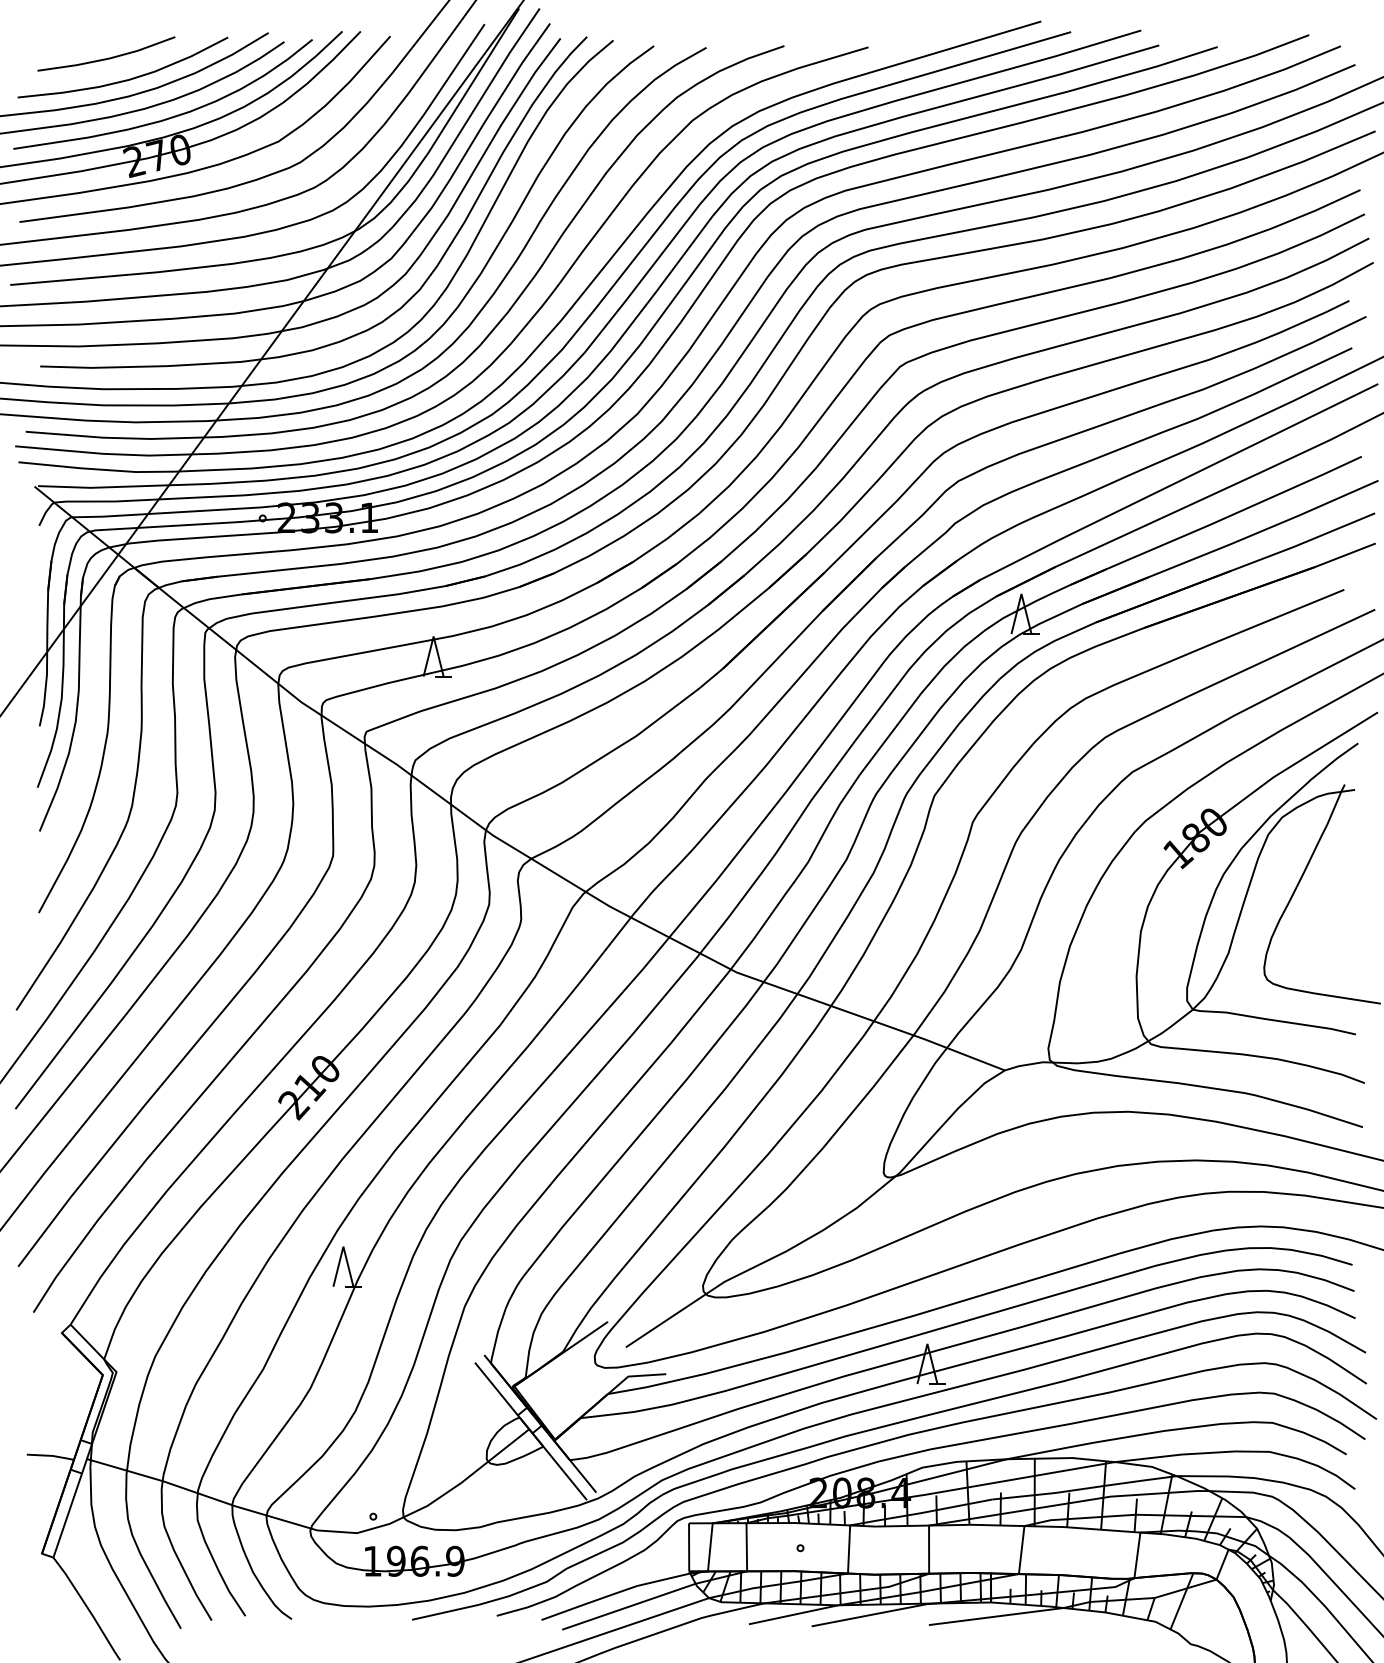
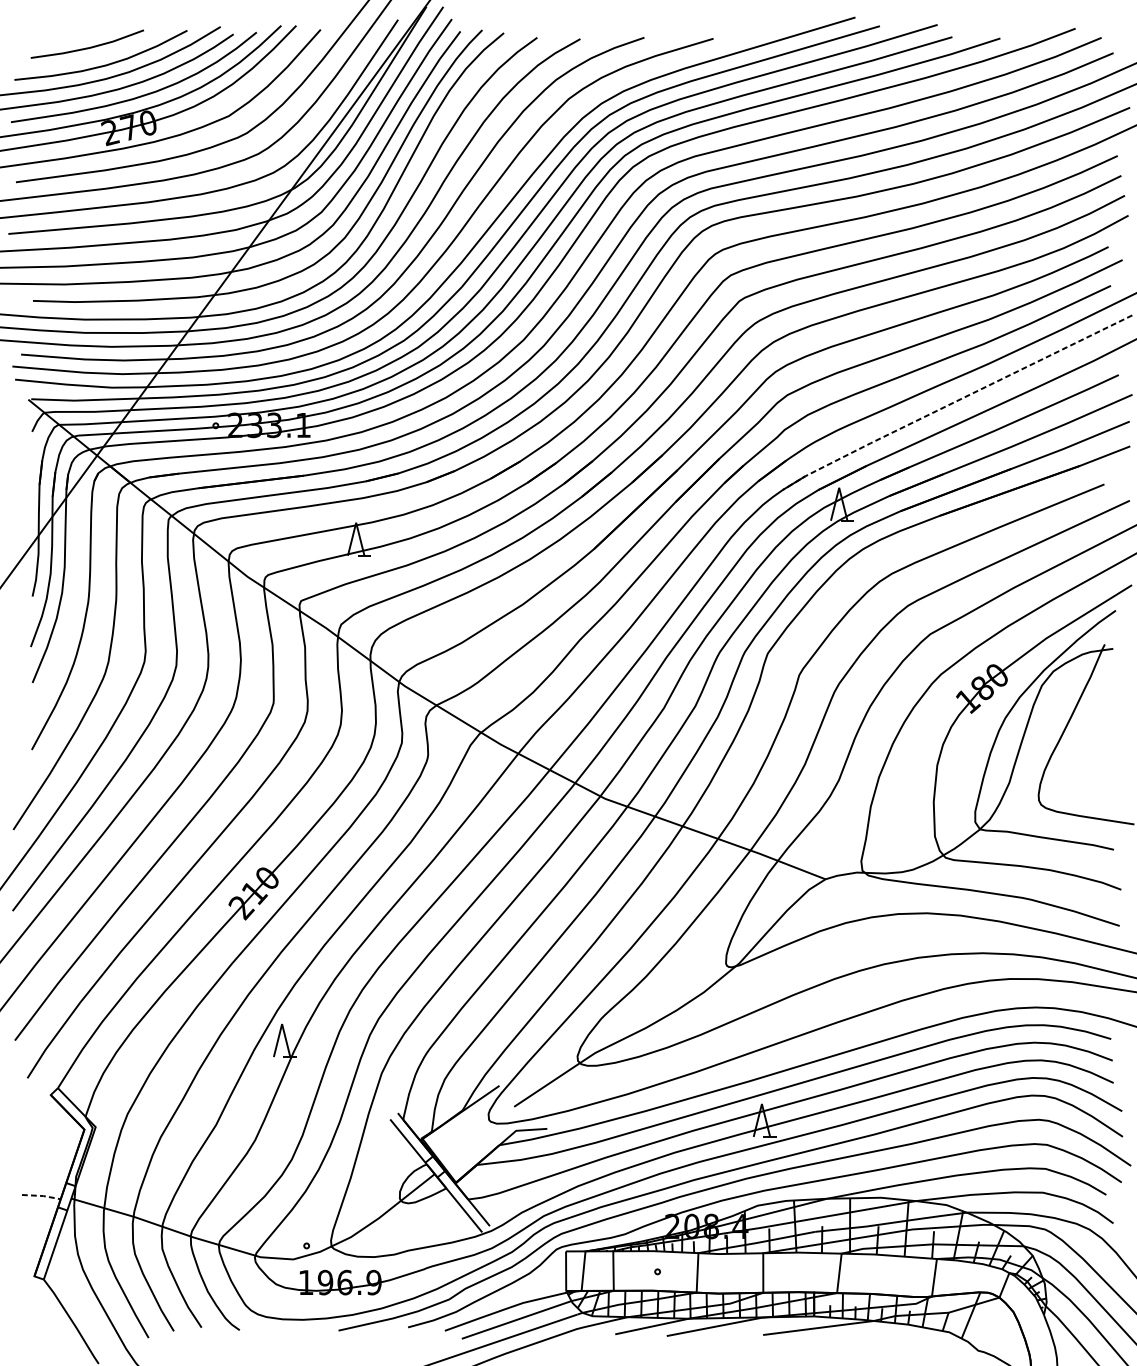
line: (1163, 489) -> (955, 402), solid -> dashed
line: (51, 1455) -> (42, 1195), solid -> dashed

